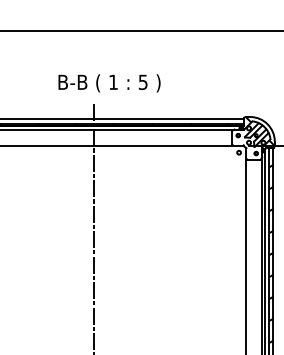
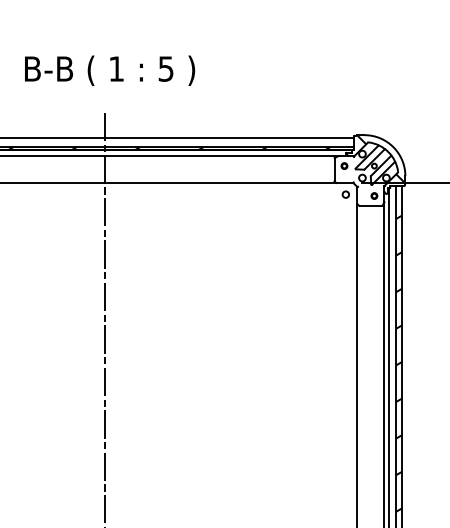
text: (109, 83) -> (109, 70), moved

